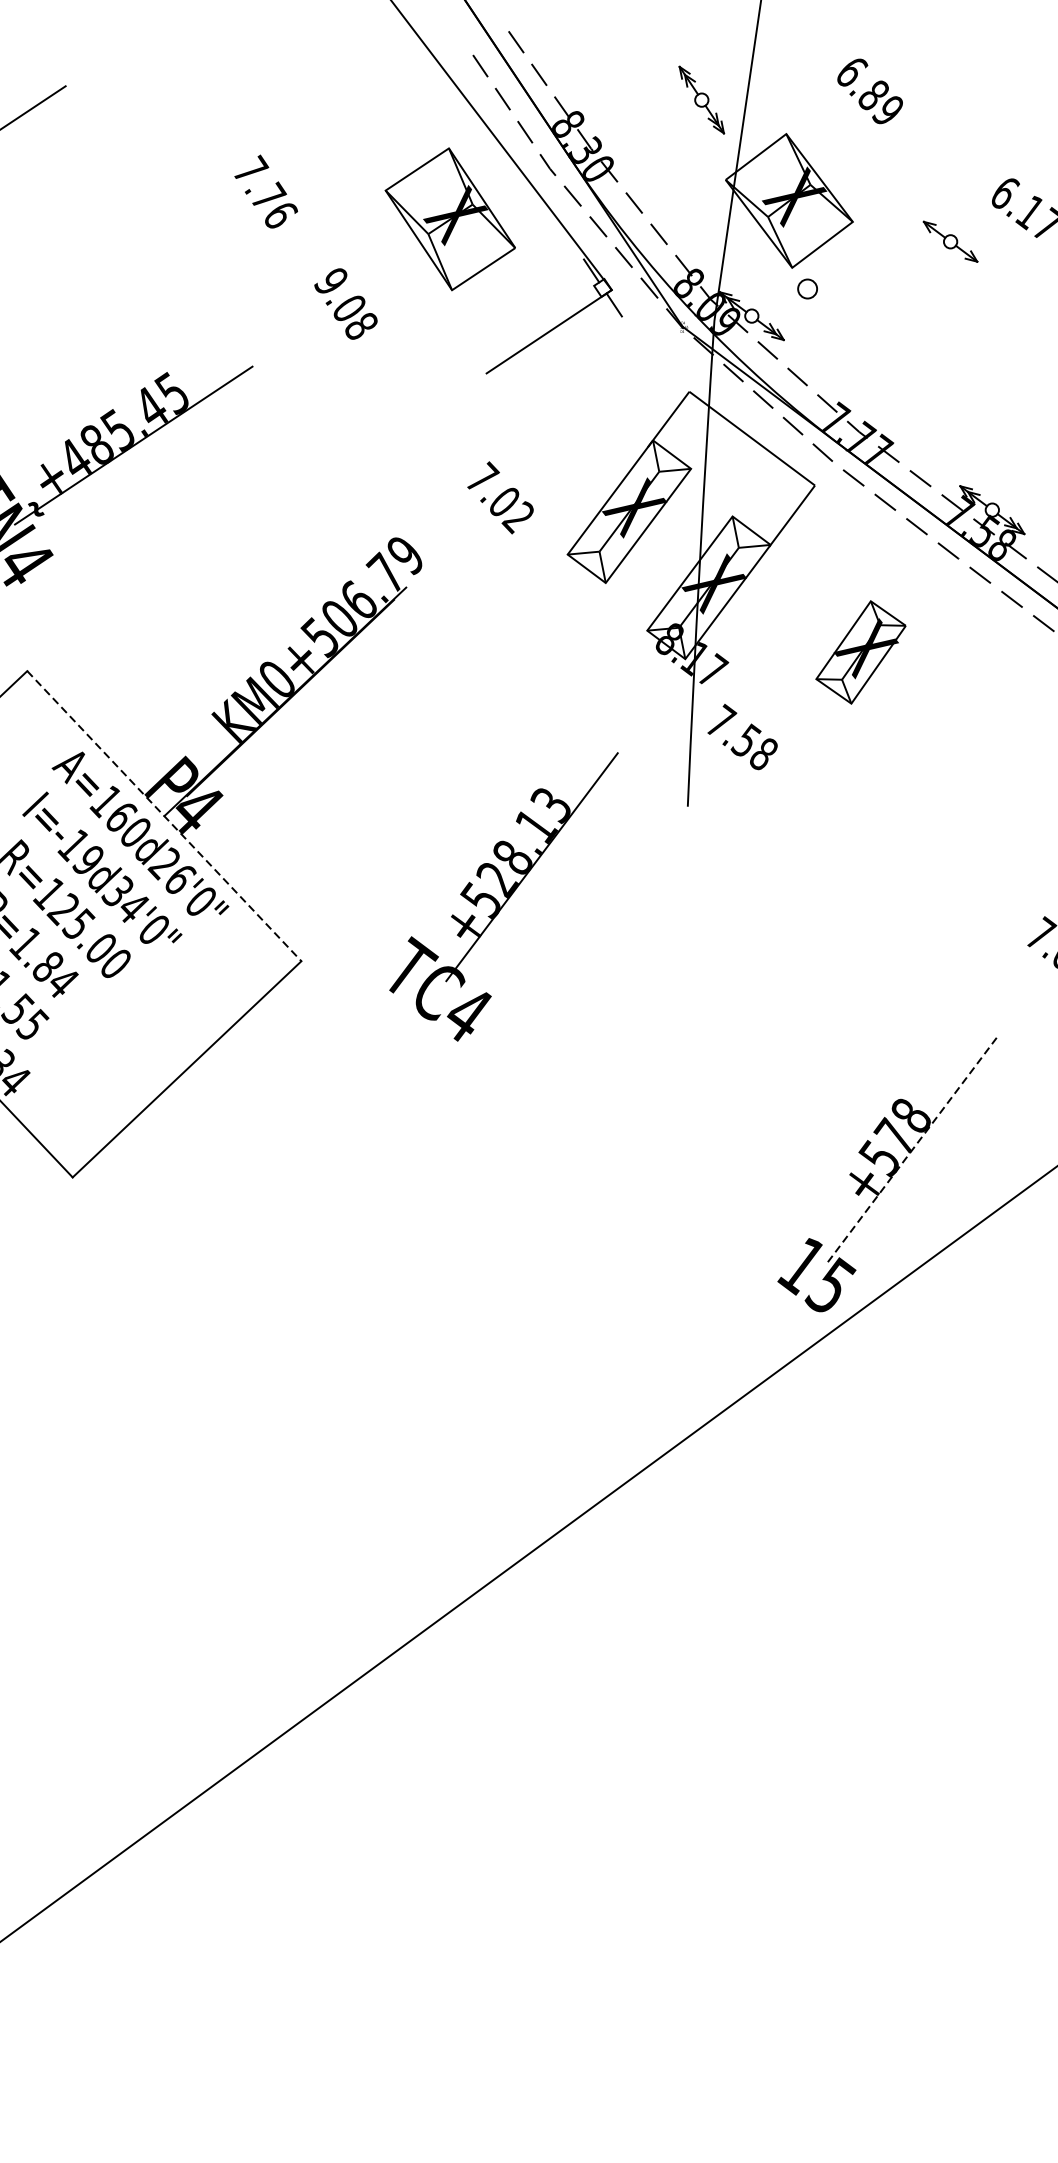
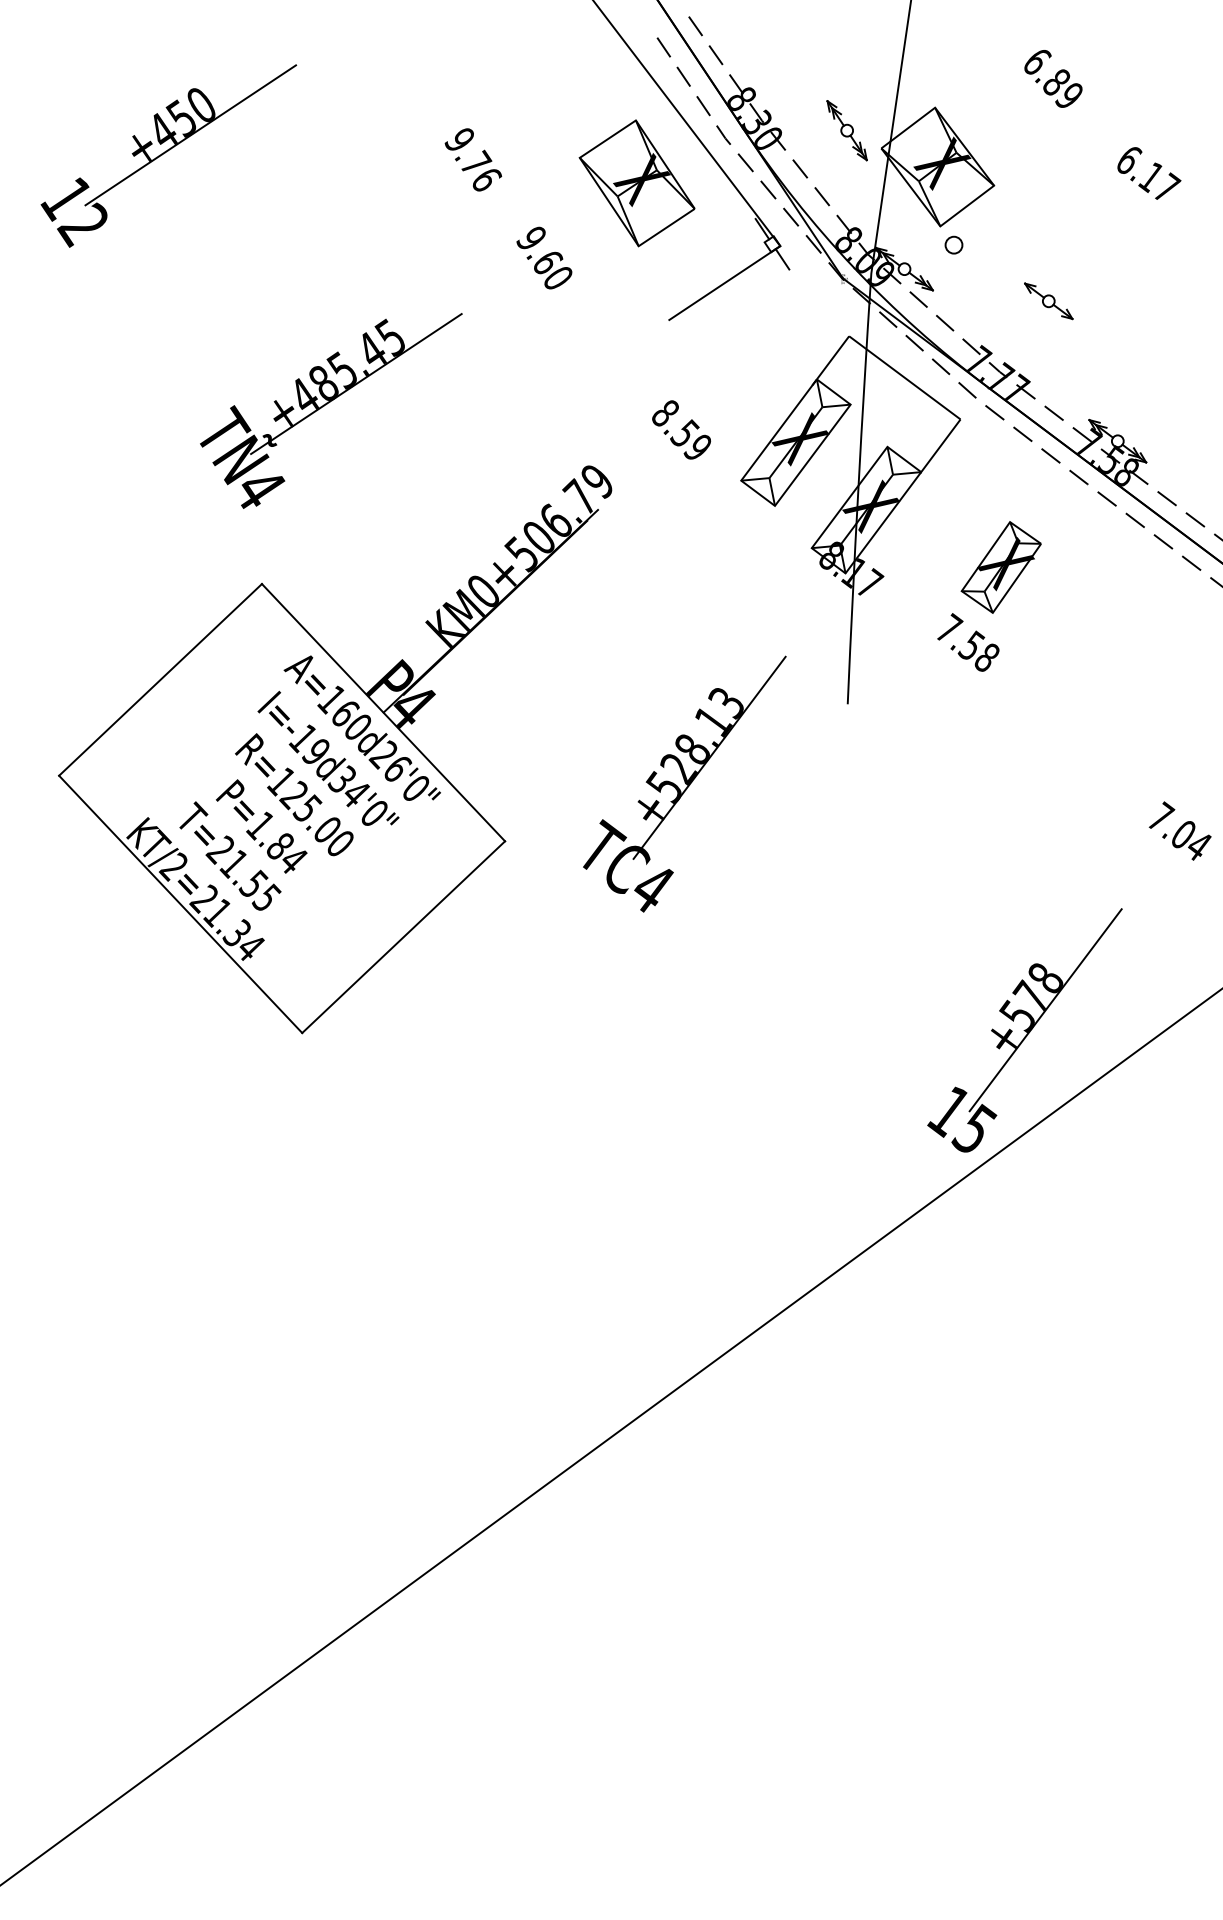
text: (870, 90) -> (1053, 78), moved
part: (701, 99) -> (846, 130), moved
text: (251, 168) -> (460, 138), 7.76 -> 9.76
part: (950, 242) -> (1048, 301), moved
text: (354, 317) -> (552, 270), 9.08 -> 9.60
text: (500, 498) -> (681, 430), 7.02 -> 8.59
text: (742, 737) -> (968, 642), moved
line: (164, 815) -> (383, 712), dashed -> solid
line: (910, 1152) -> (1045, 1010), dashed -> solid

